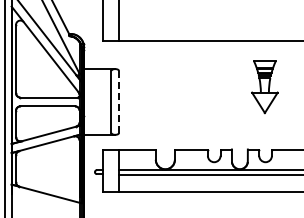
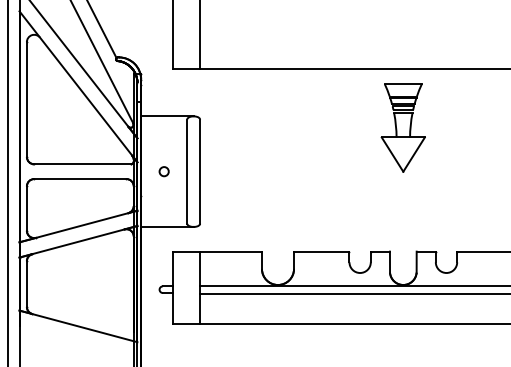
part: (264, 87) -> (402, 128), moved
circle: (97, 101) -> (163, 170), added
line: (119, 101) -> (200, 170), dashed -> solid

